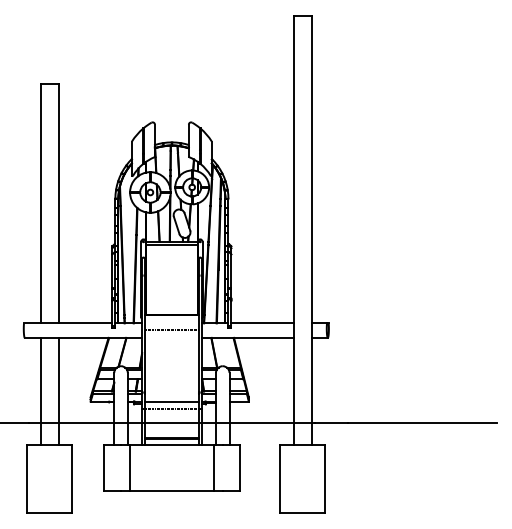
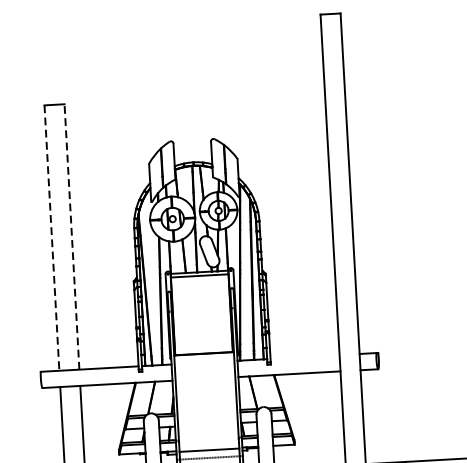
line: (40, 203) -> (51, 238), solid -> dashed
line: (58, 203) -> (71, 237), solid -> dashed
line: (262, 323) -> (304, 357), removed
line: (171, 329) -> (204, 369), removed

